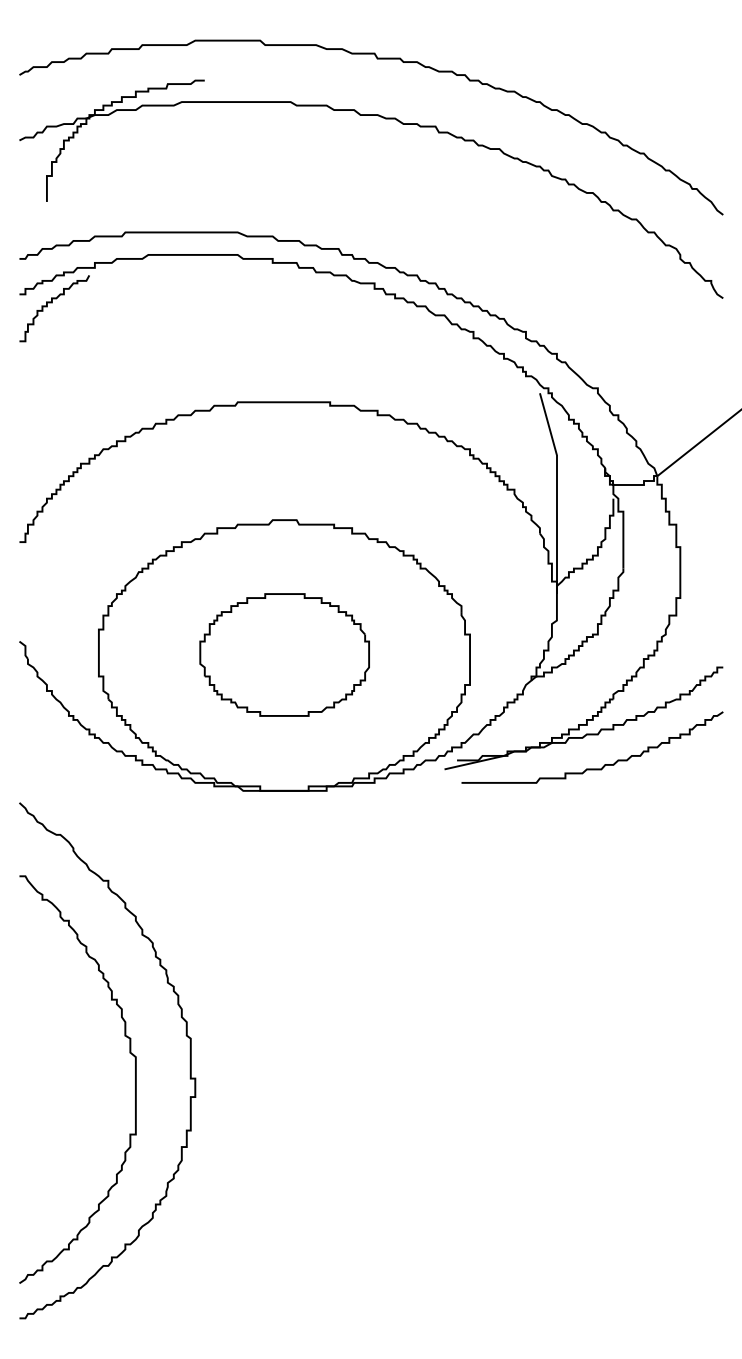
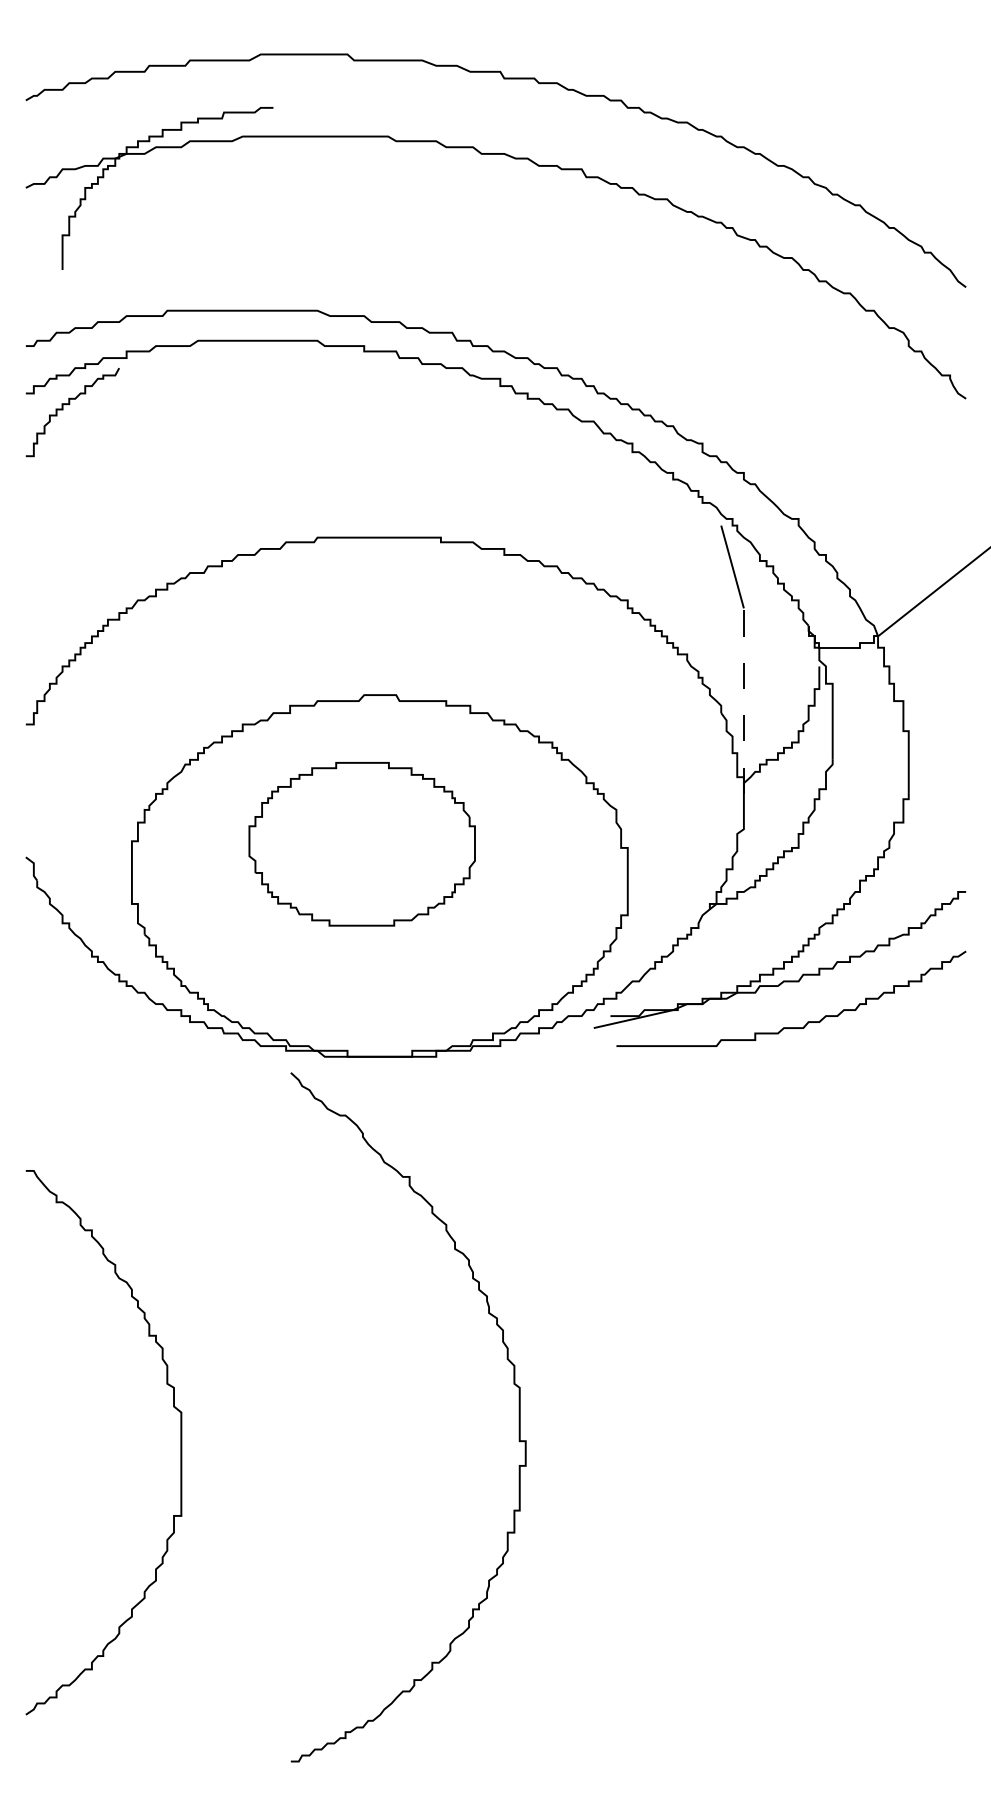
line: (556, 524) -> (743, 701), solid -> dashed
part: (284, 655) -> (361, 844), moved
curve: (189, 1060) -> (518, 1417), moved

